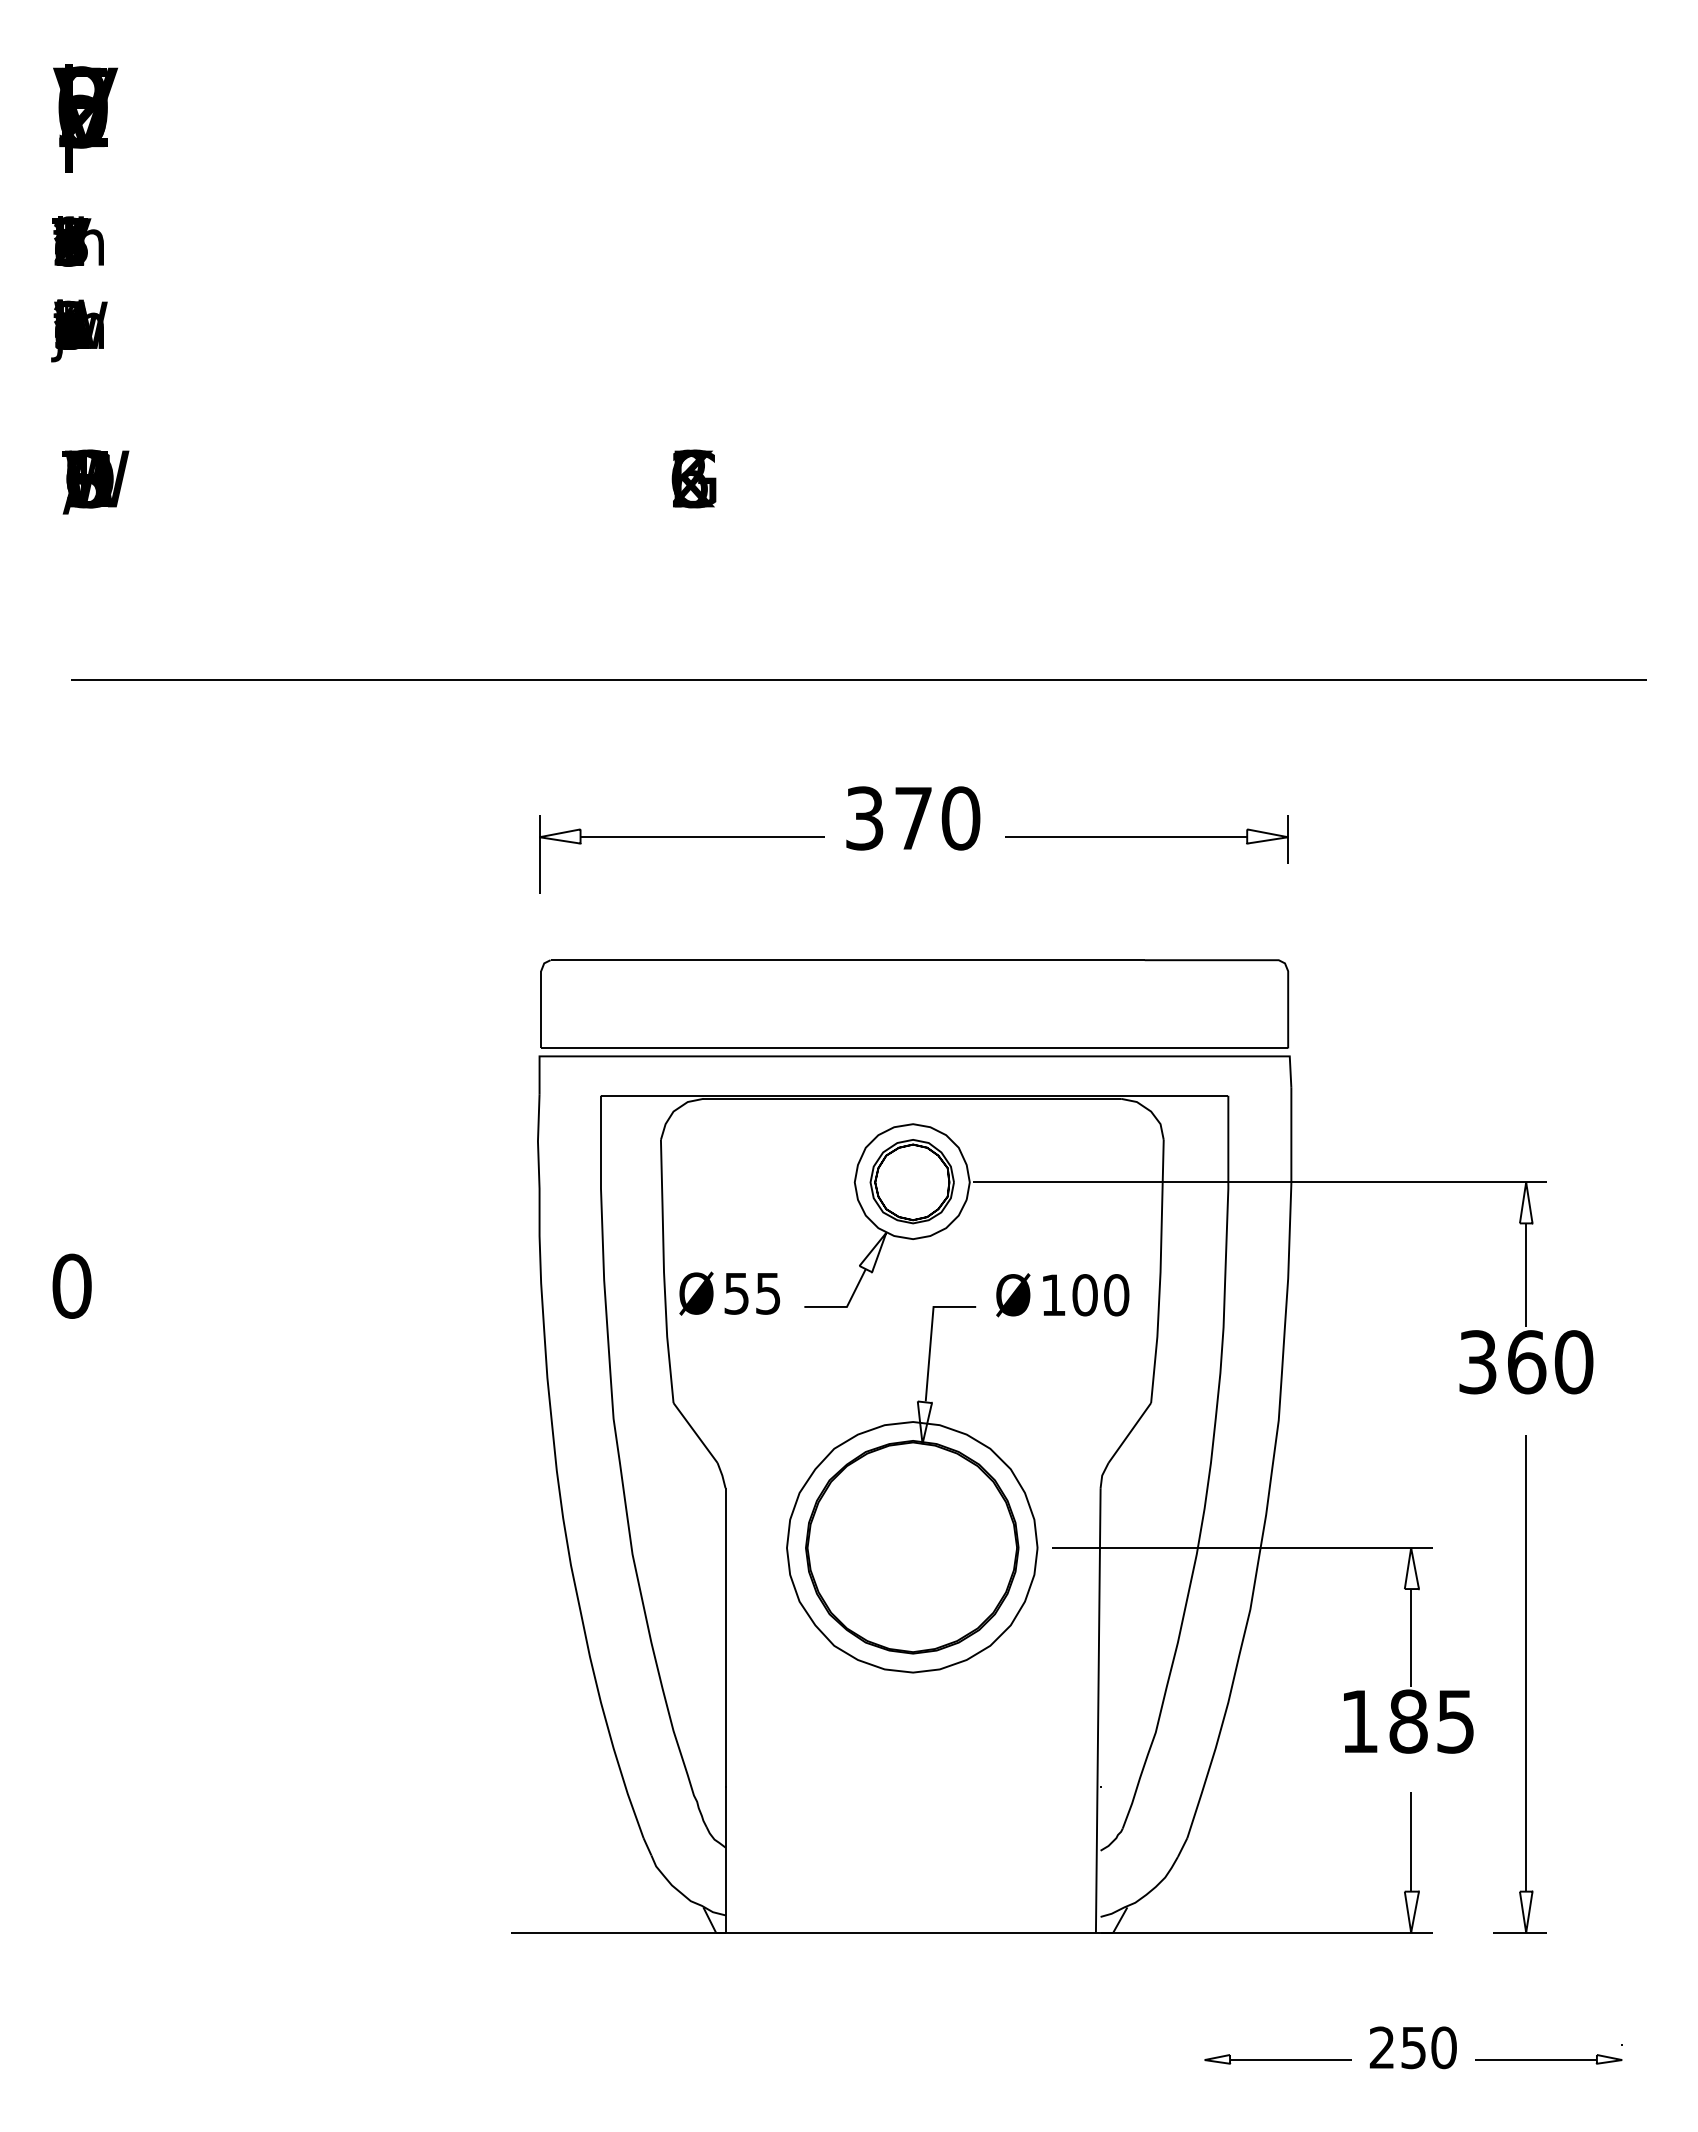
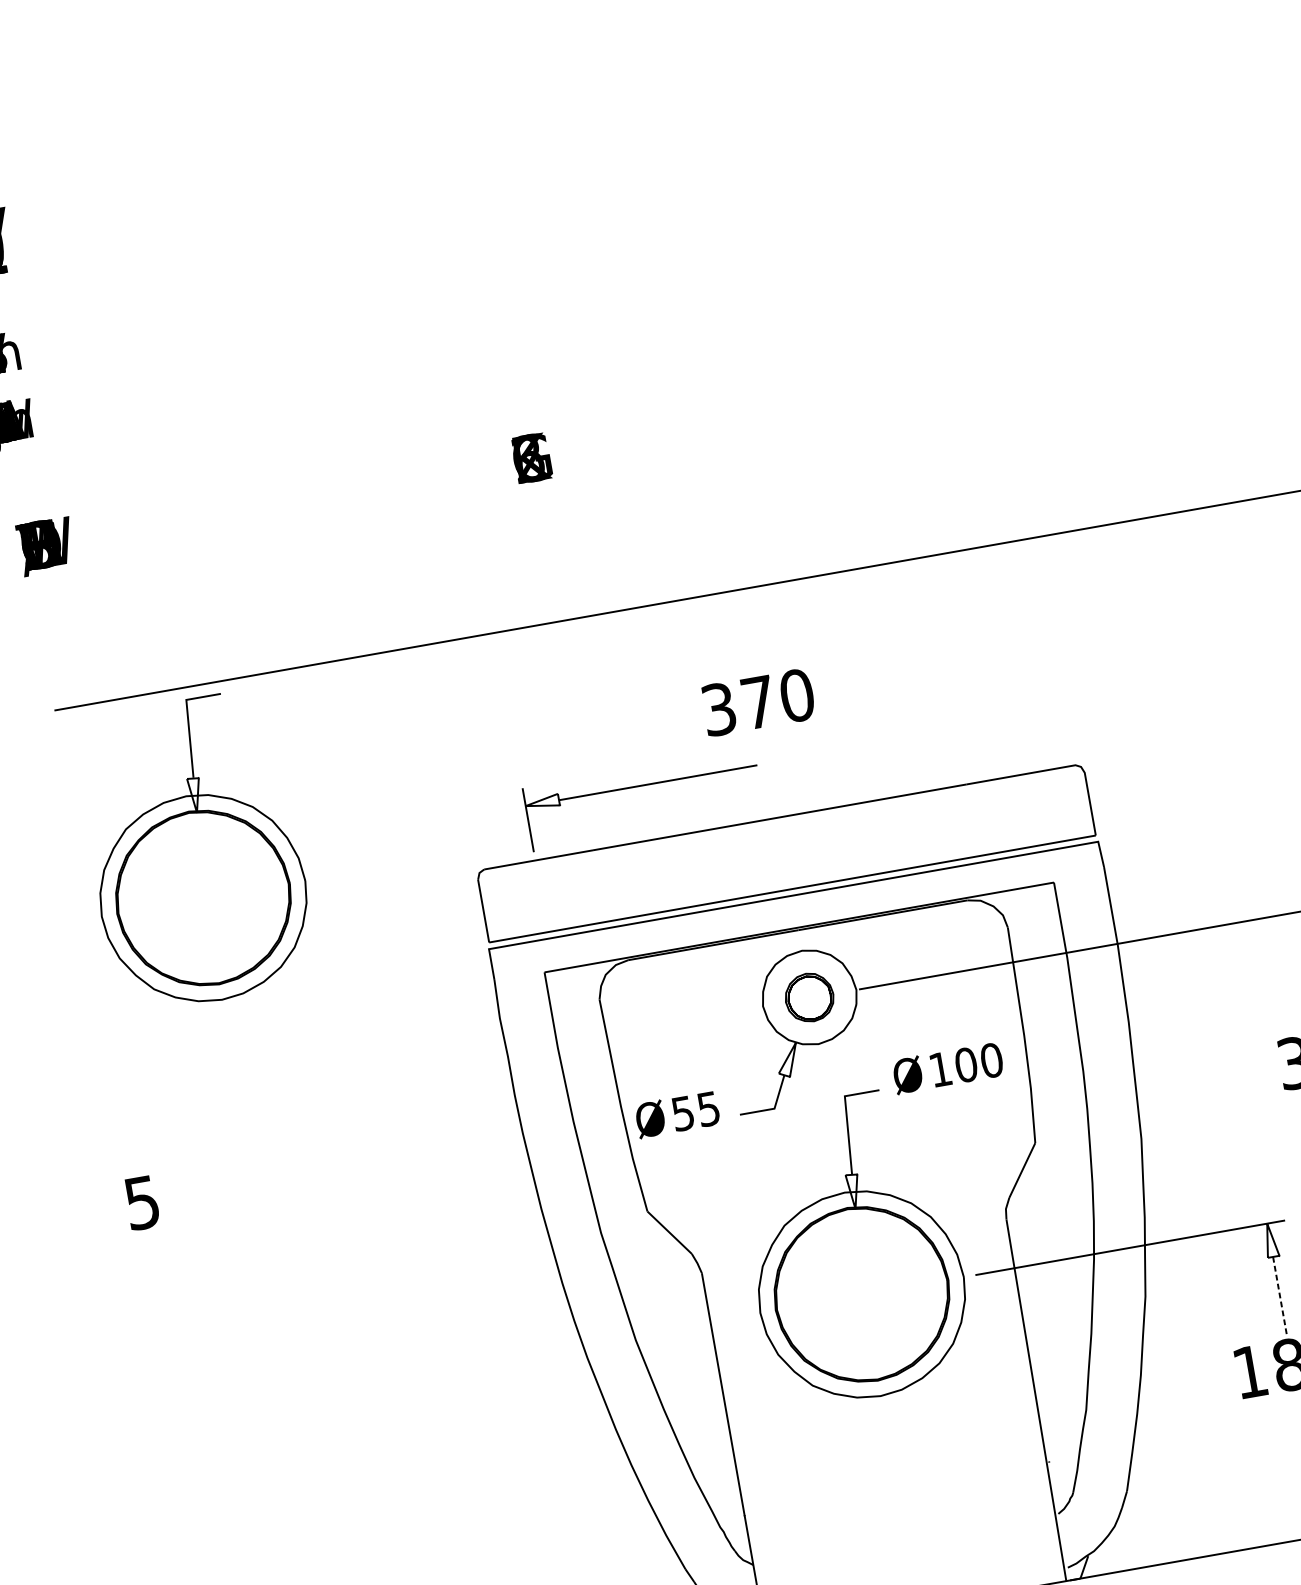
part: (681, 837) -> (641, 785), moved
part: (1146, 839) -> (950, 686), removed
part: (209, 877) -> (195, 851), added
part: (911, 1181) -> (808, 997), size x0.7
text: (71, 1285) -> (141, 1202), 0 -> 5
line: (1411, 1637) -> (1280, 1296), solid -> dashed

